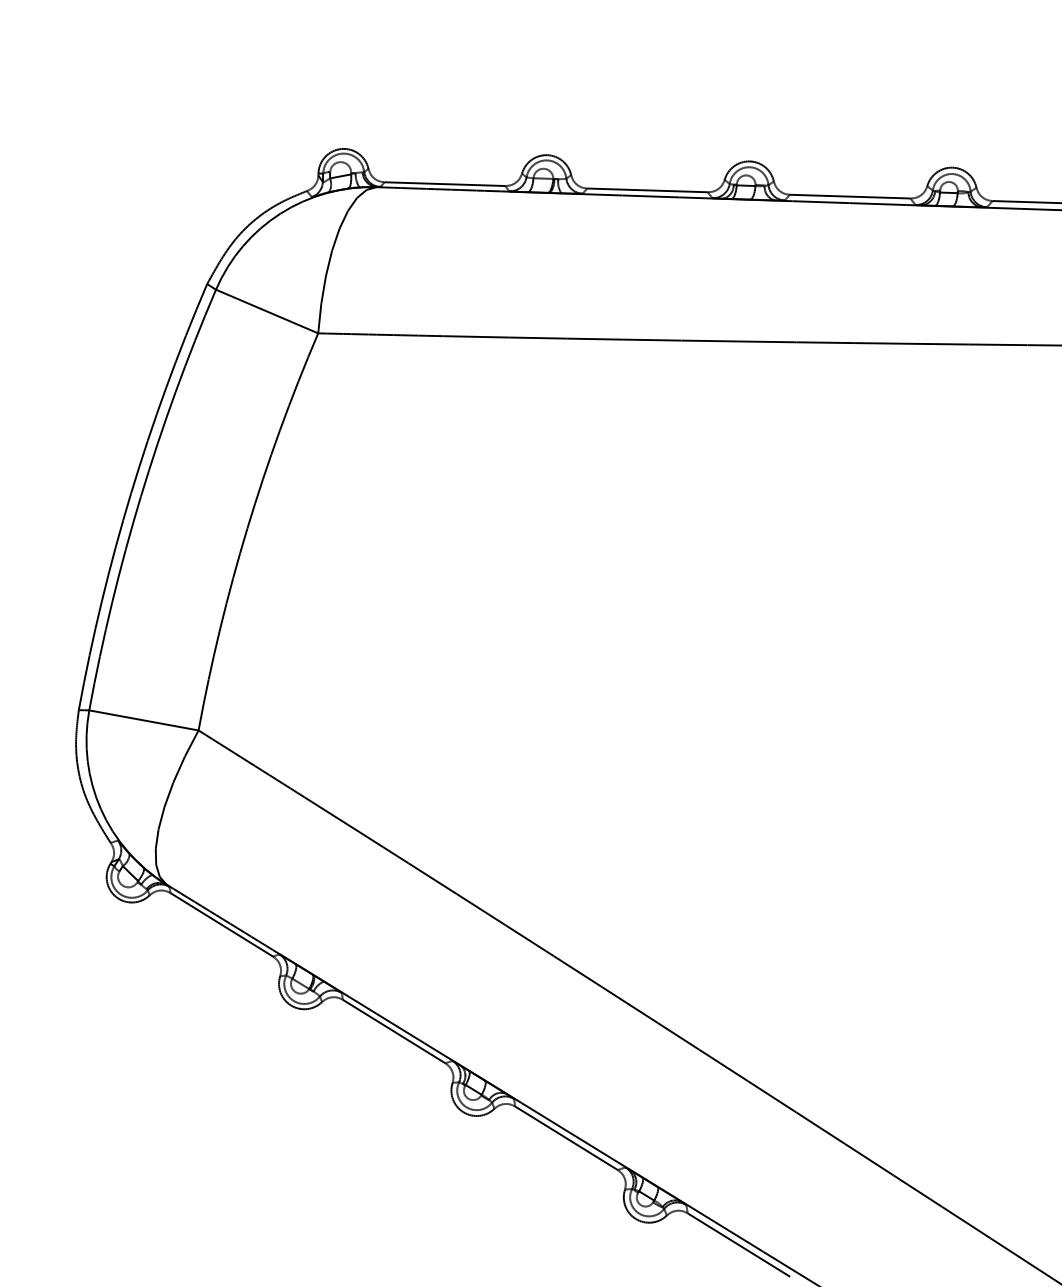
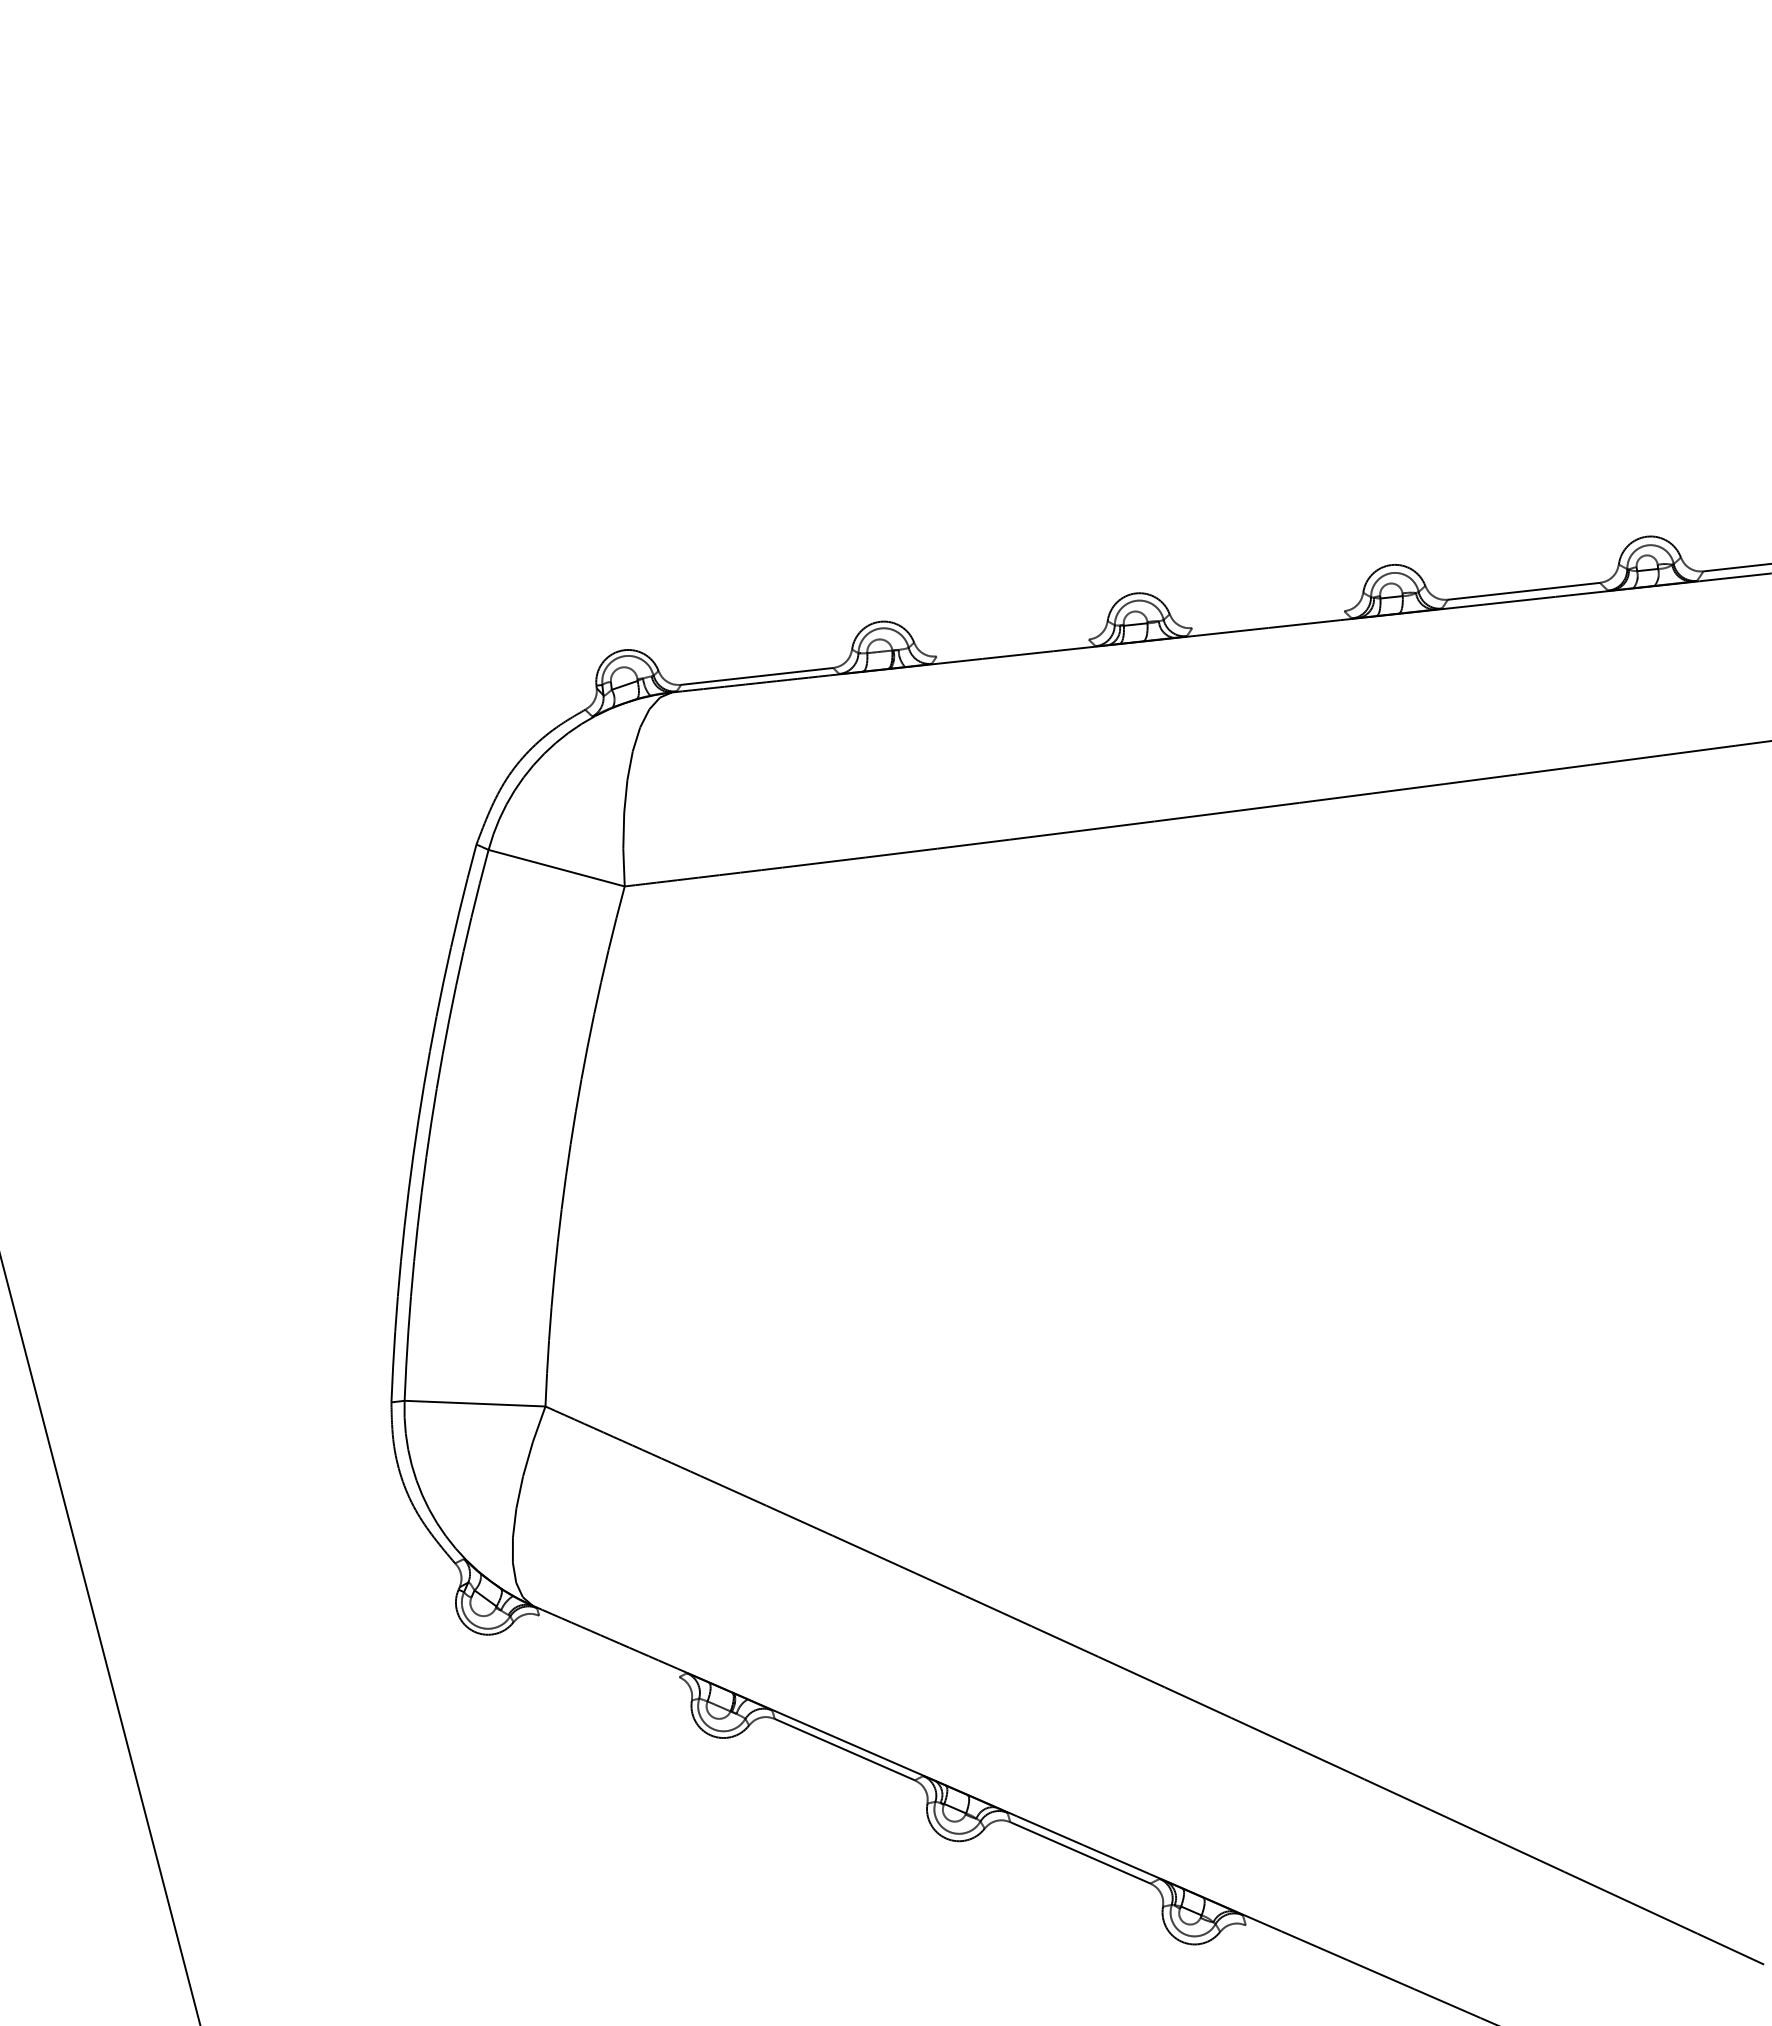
line: (647, 189) -> (1012, 647), removed
line: (850, 196) -> (1268, 619), removed
line: (221, 924) -> (609, 1646), removed
line: (738, 1244) -> (1315, 1955), removed

